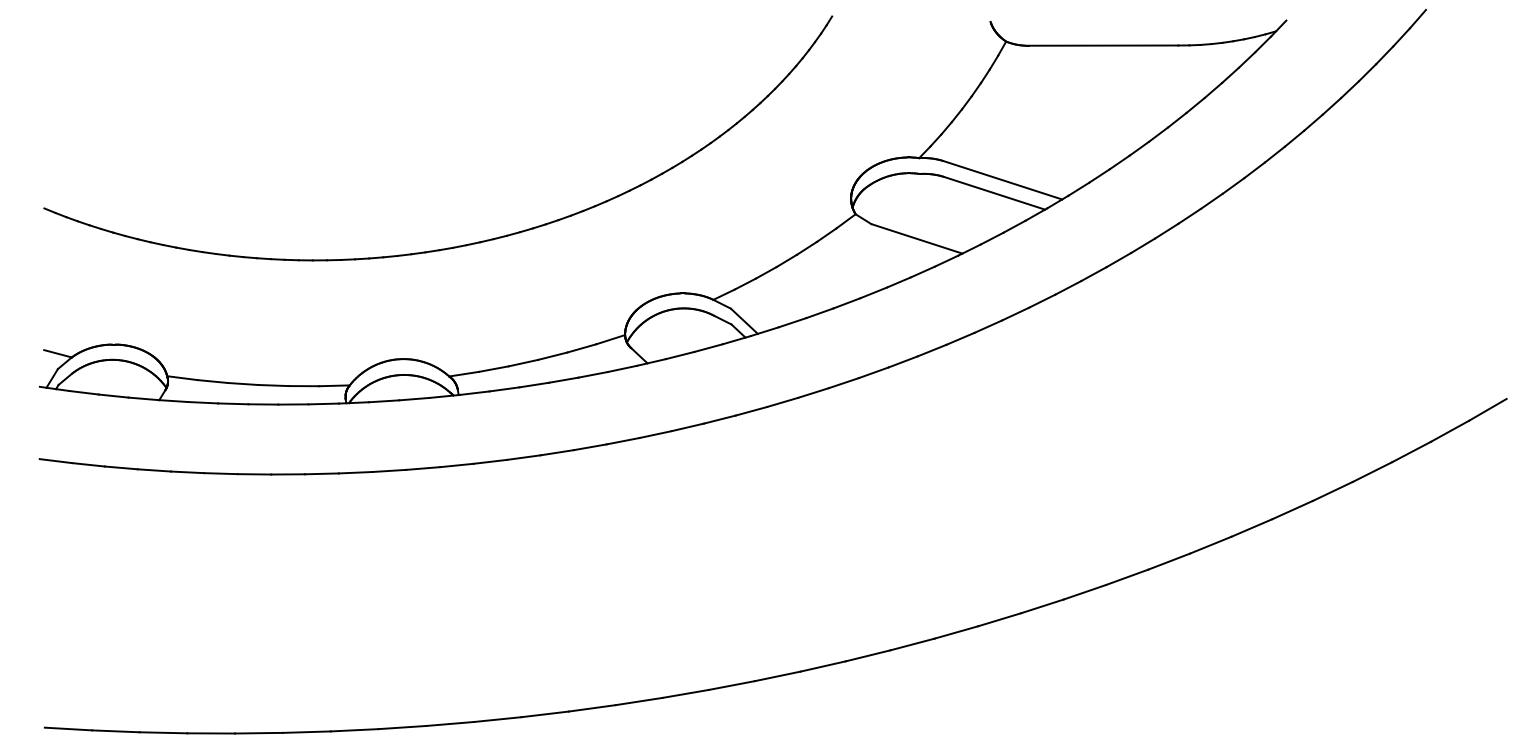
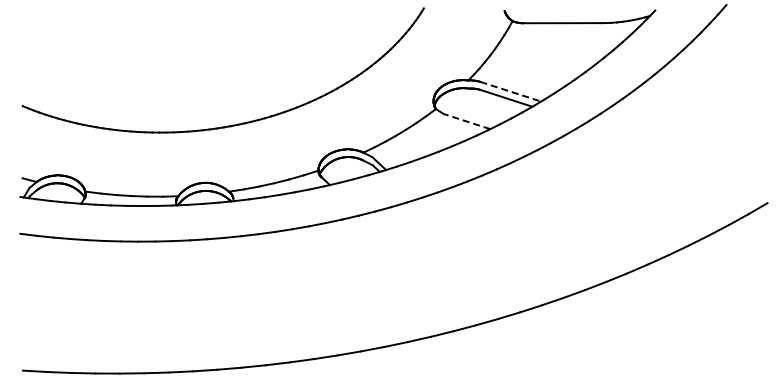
line: (1002, 179) -> (510, 91), solid -> dashed
line: (915, 238) -> (466, 121), solid -> dashed

